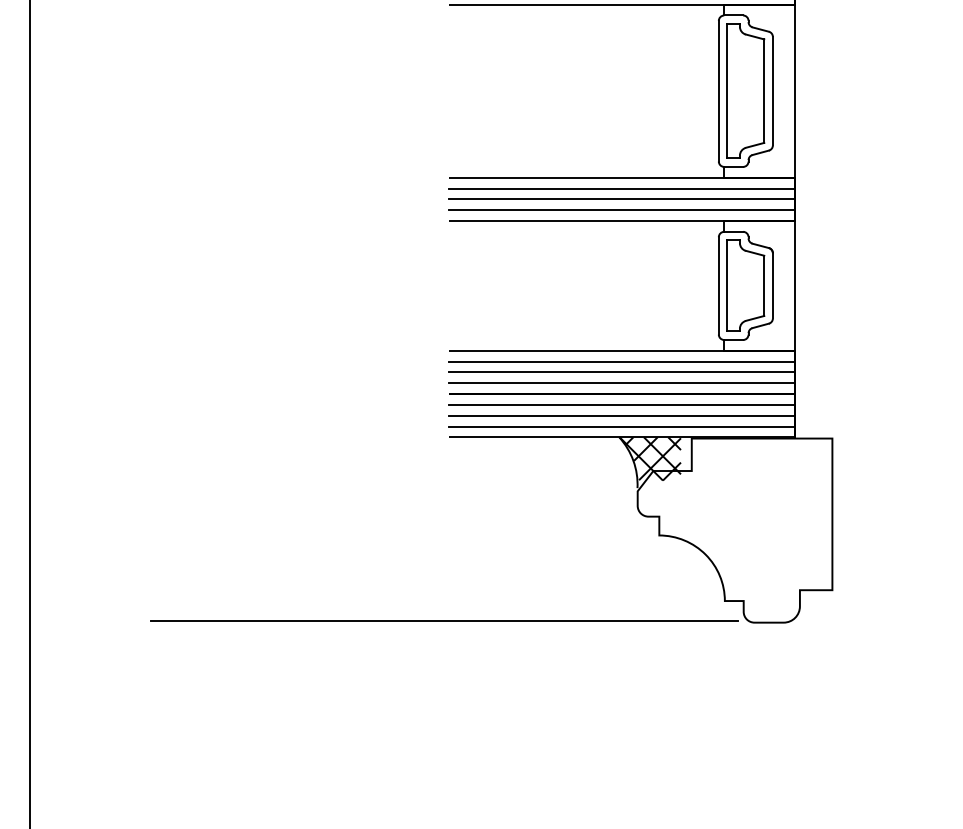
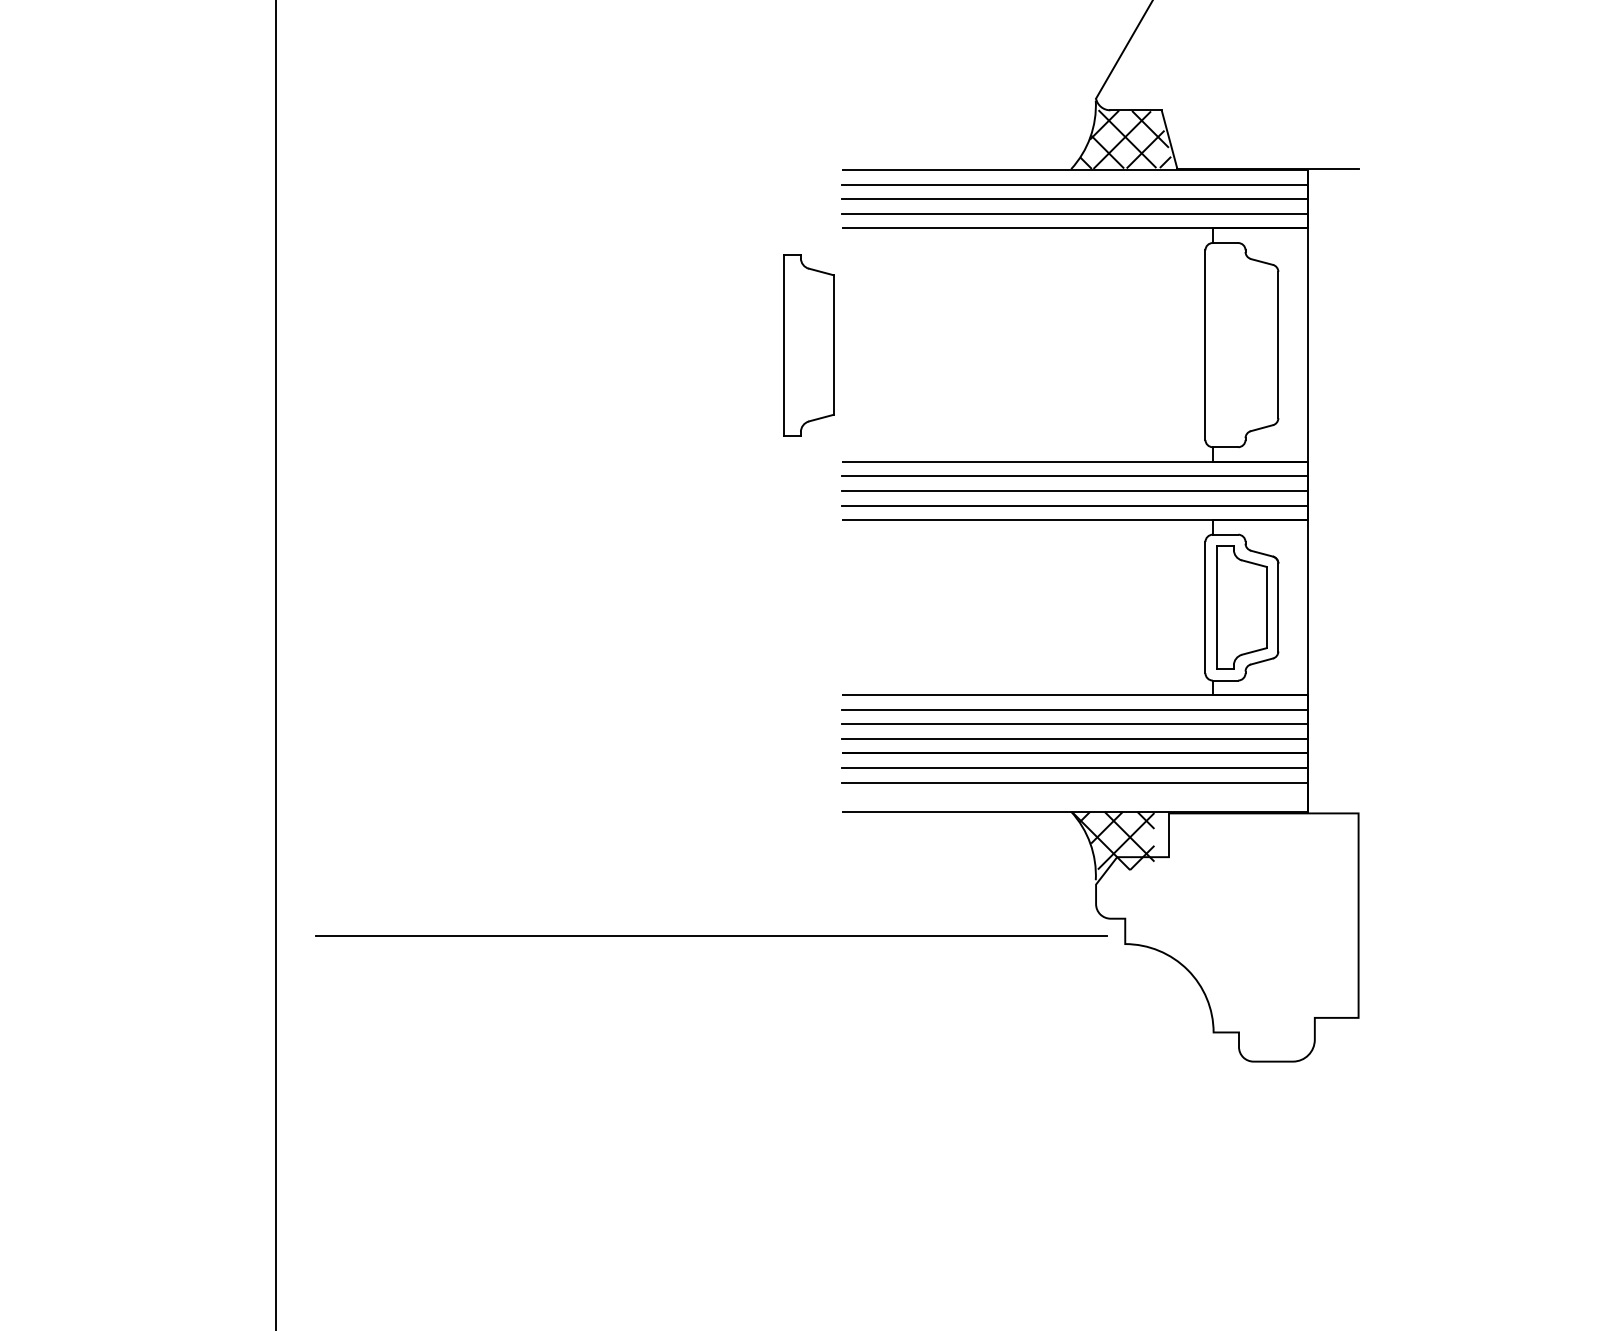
part: (745, 91) -> (808, 345), moved
line: (621, 426) -> (1074, 797), removed
line: (444, 621) -> (711, 935), moved

